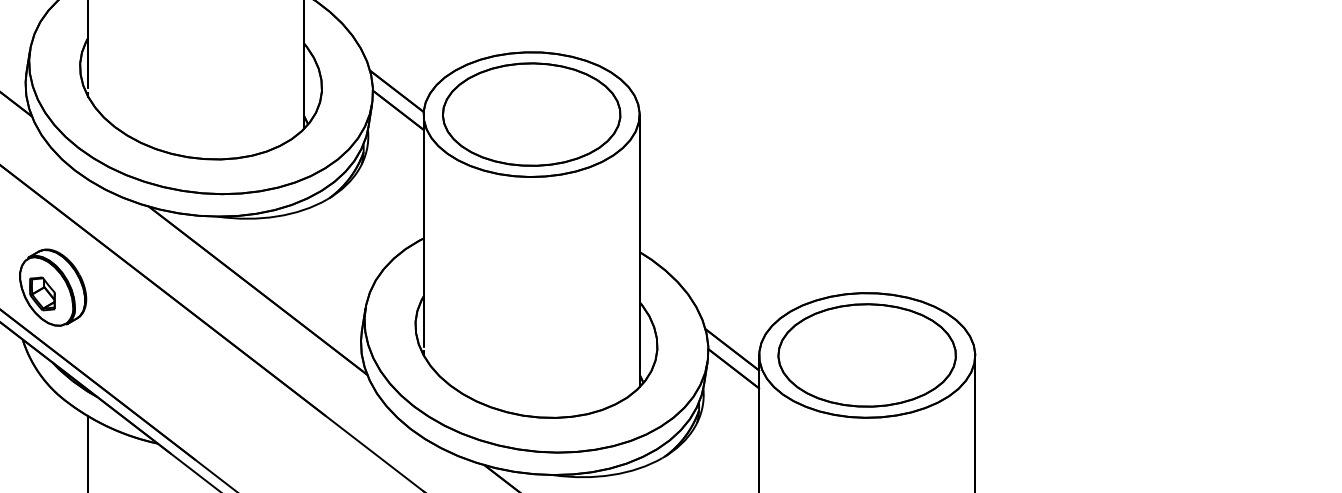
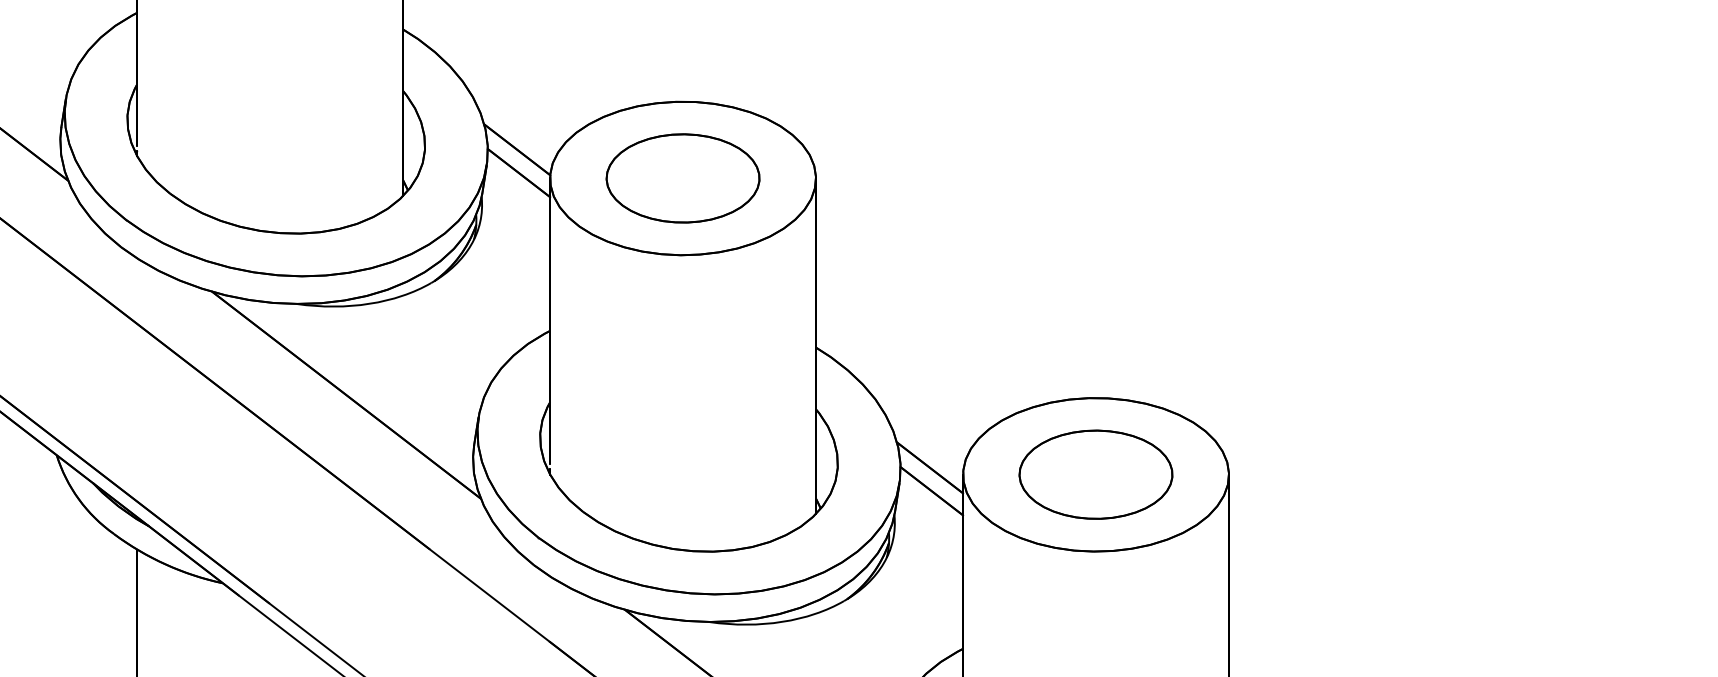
part: (531, 114) -> (682, 178), size x0.7
part: (52, 287) -> (93, 391), removed
part: (866, 355) -> (1095, 474), size x0.7

